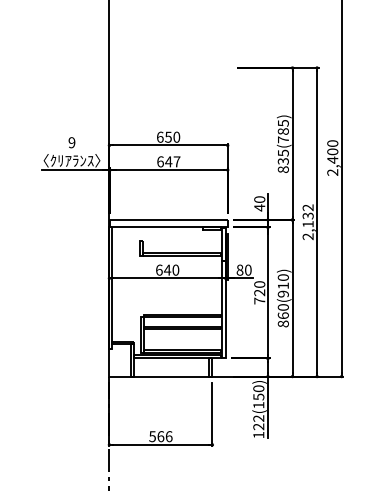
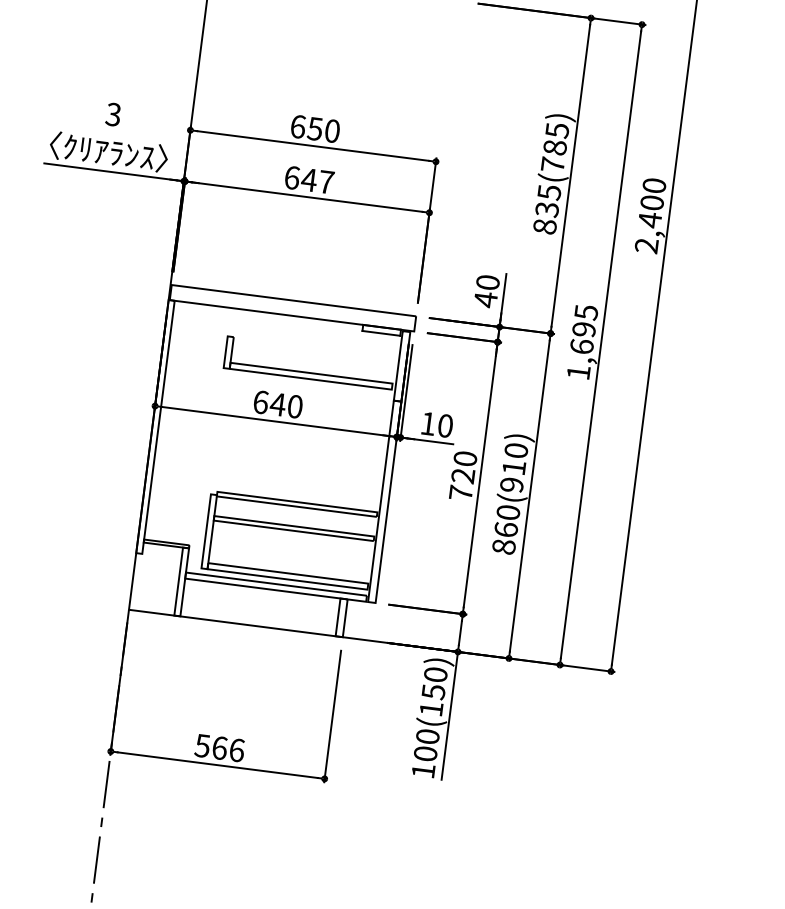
text: (71, 142) -> (112, 114), 9 -> 3
text: (307, 222) -> (581, 342), 2,132 -> 1,695
text: (239, 269) -> (427, 422), 80 -> 10
text: (258, 422) -> (426, 744), 122(150) -> 100(150)

